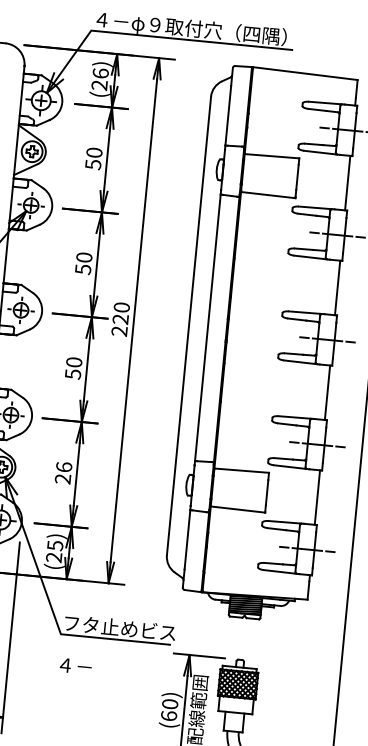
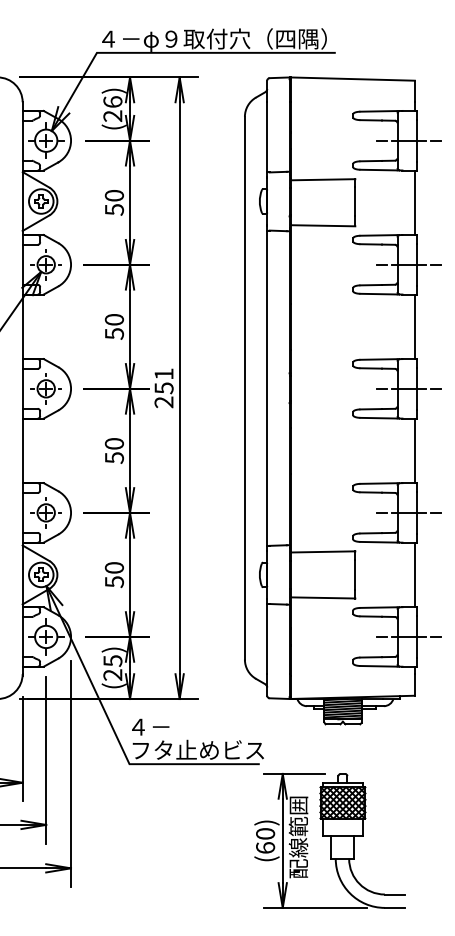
text: (120, 313) -> (163, 381), 220 -> 251
text: (63, 473) -> (114, 575), 26 -> 50
text: (75, 665) -> (150, 726), moved

